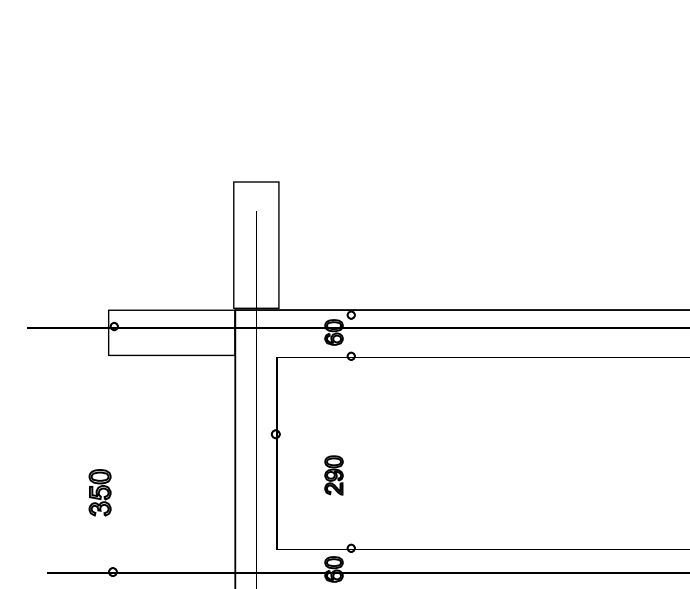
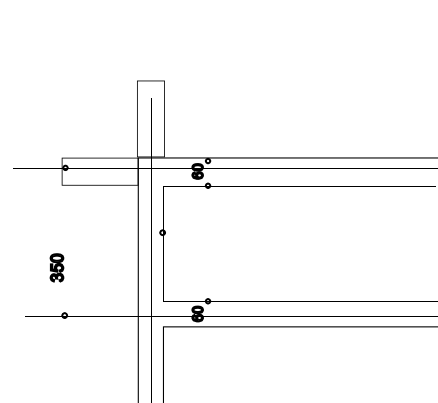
part: (333, 475) -> (197, 257), removed

